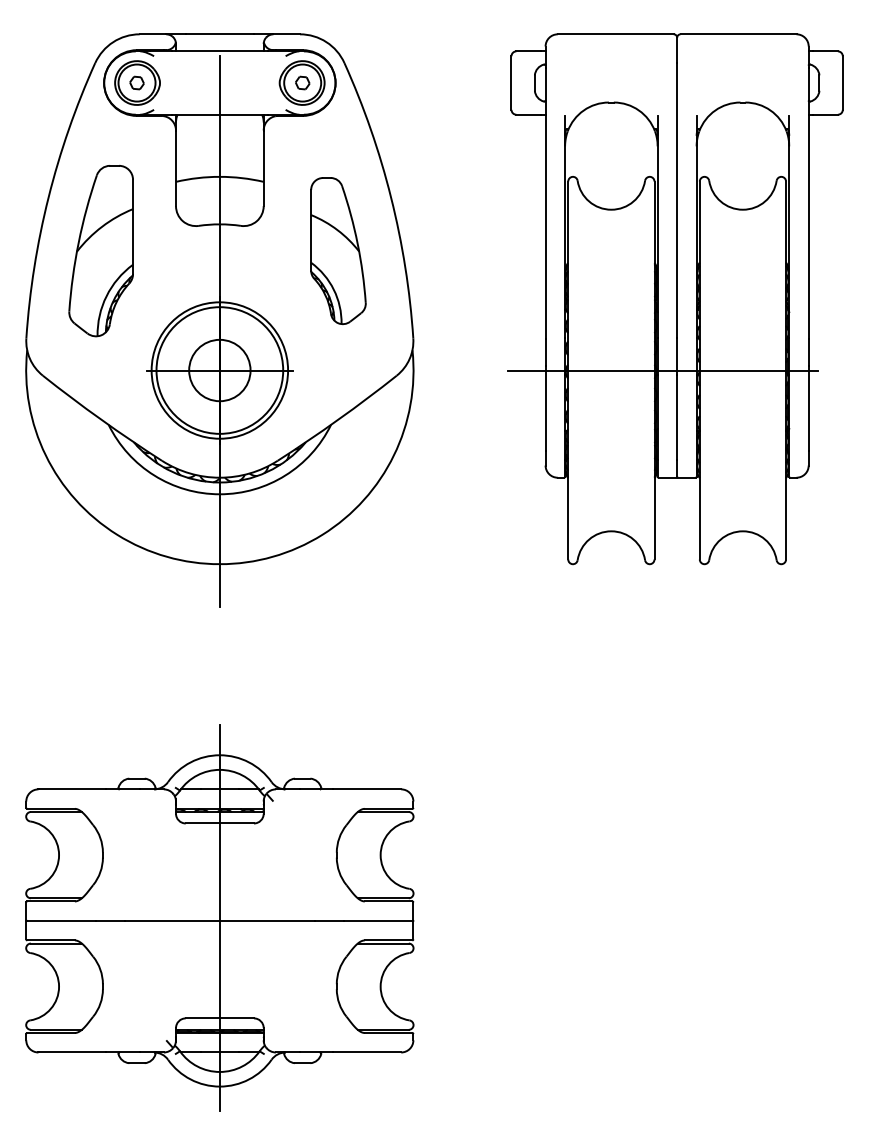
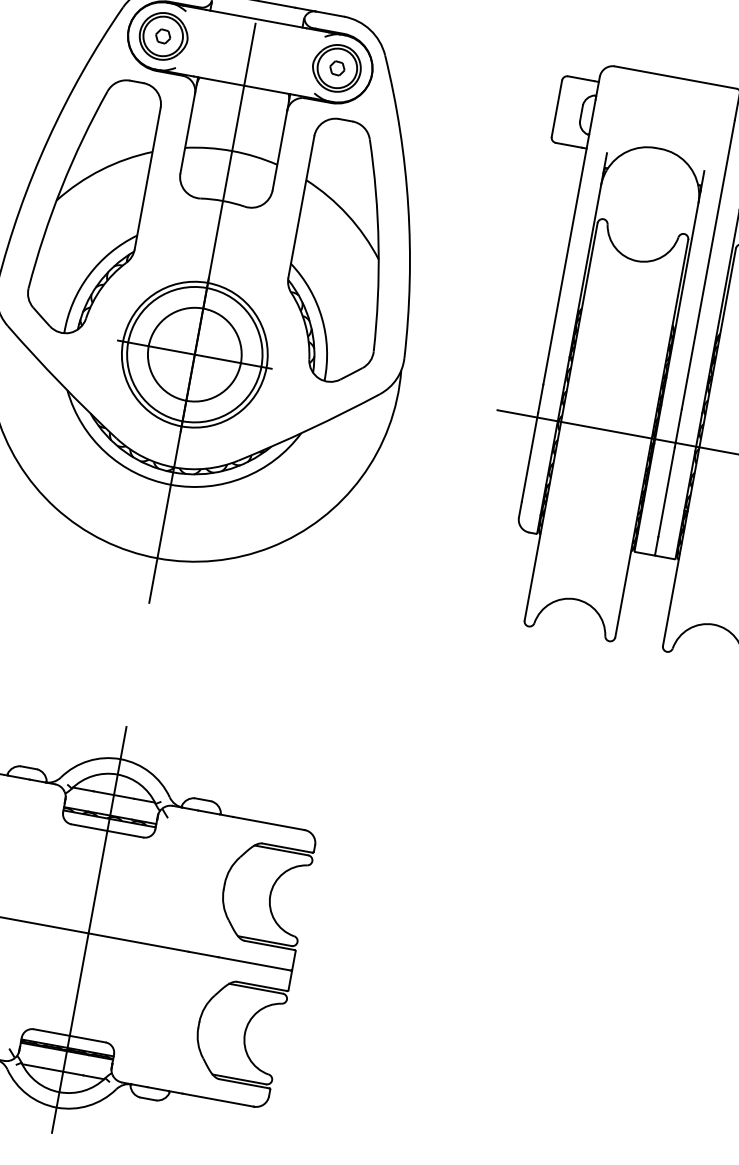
part: (100, 250) -> (92, 205), size x1.43
part: (338, 250) -> (342, 251), size x1.67
circle: (219, 370) -> (194, 354), size x1.43

